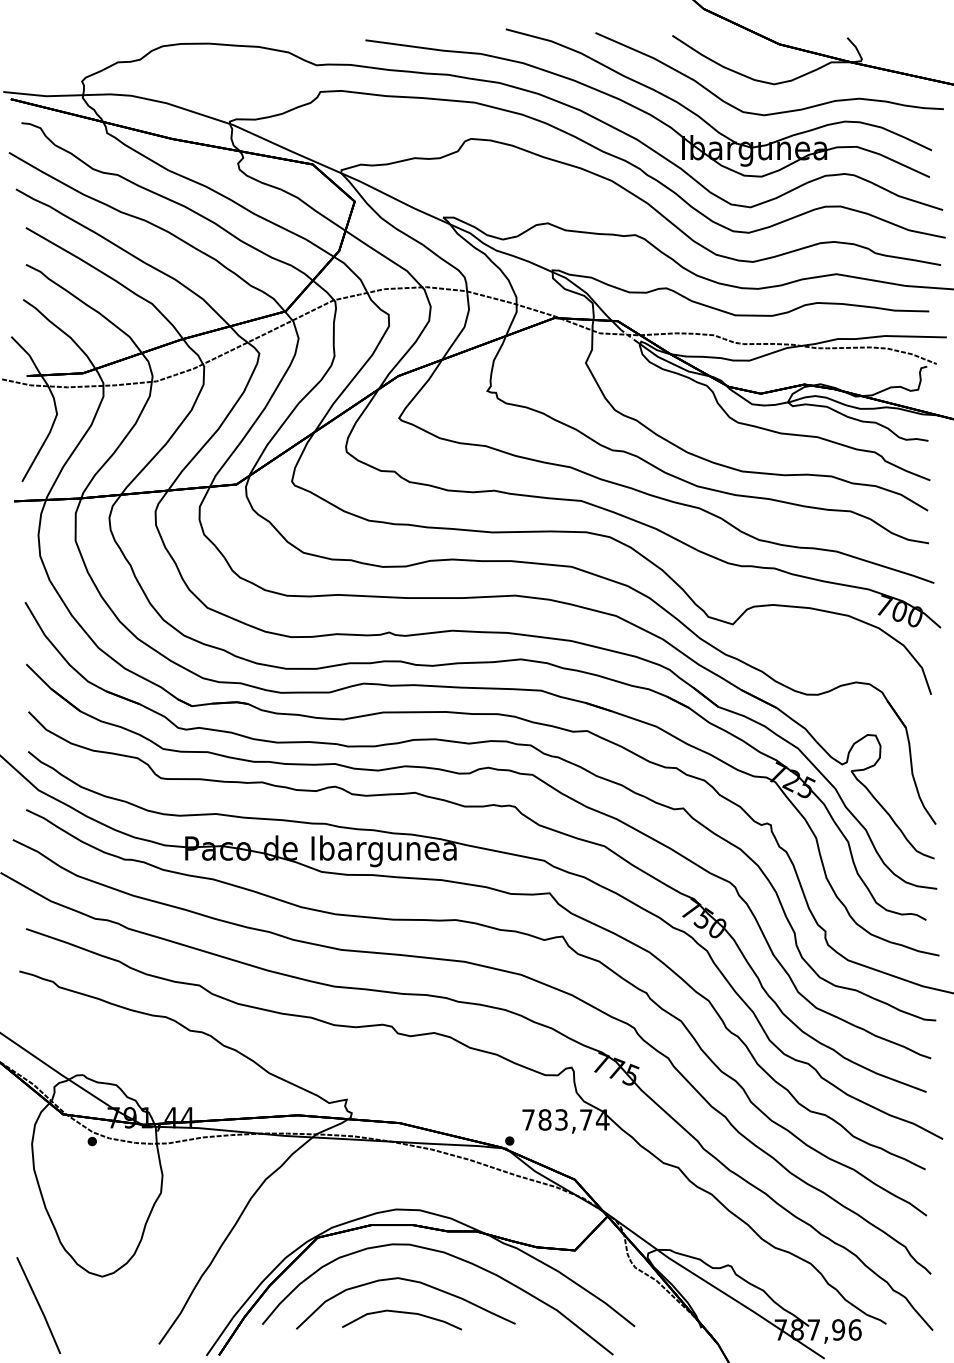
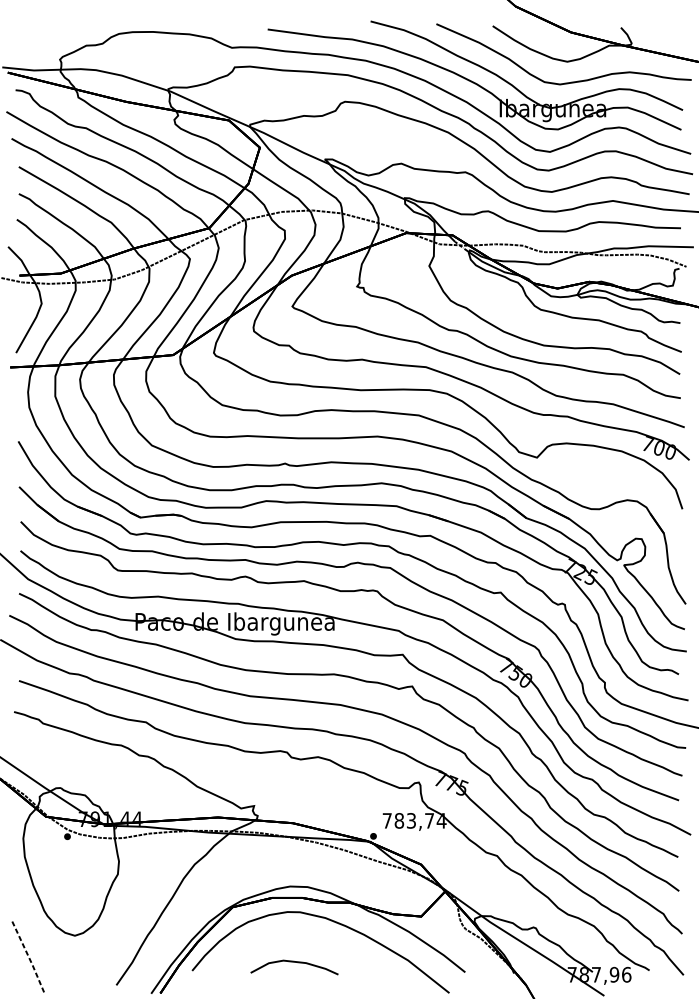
curve: (408, 1281) -> (299, 939), removed
line: (39, 1305) -> (28, 956), solid -> dashed

